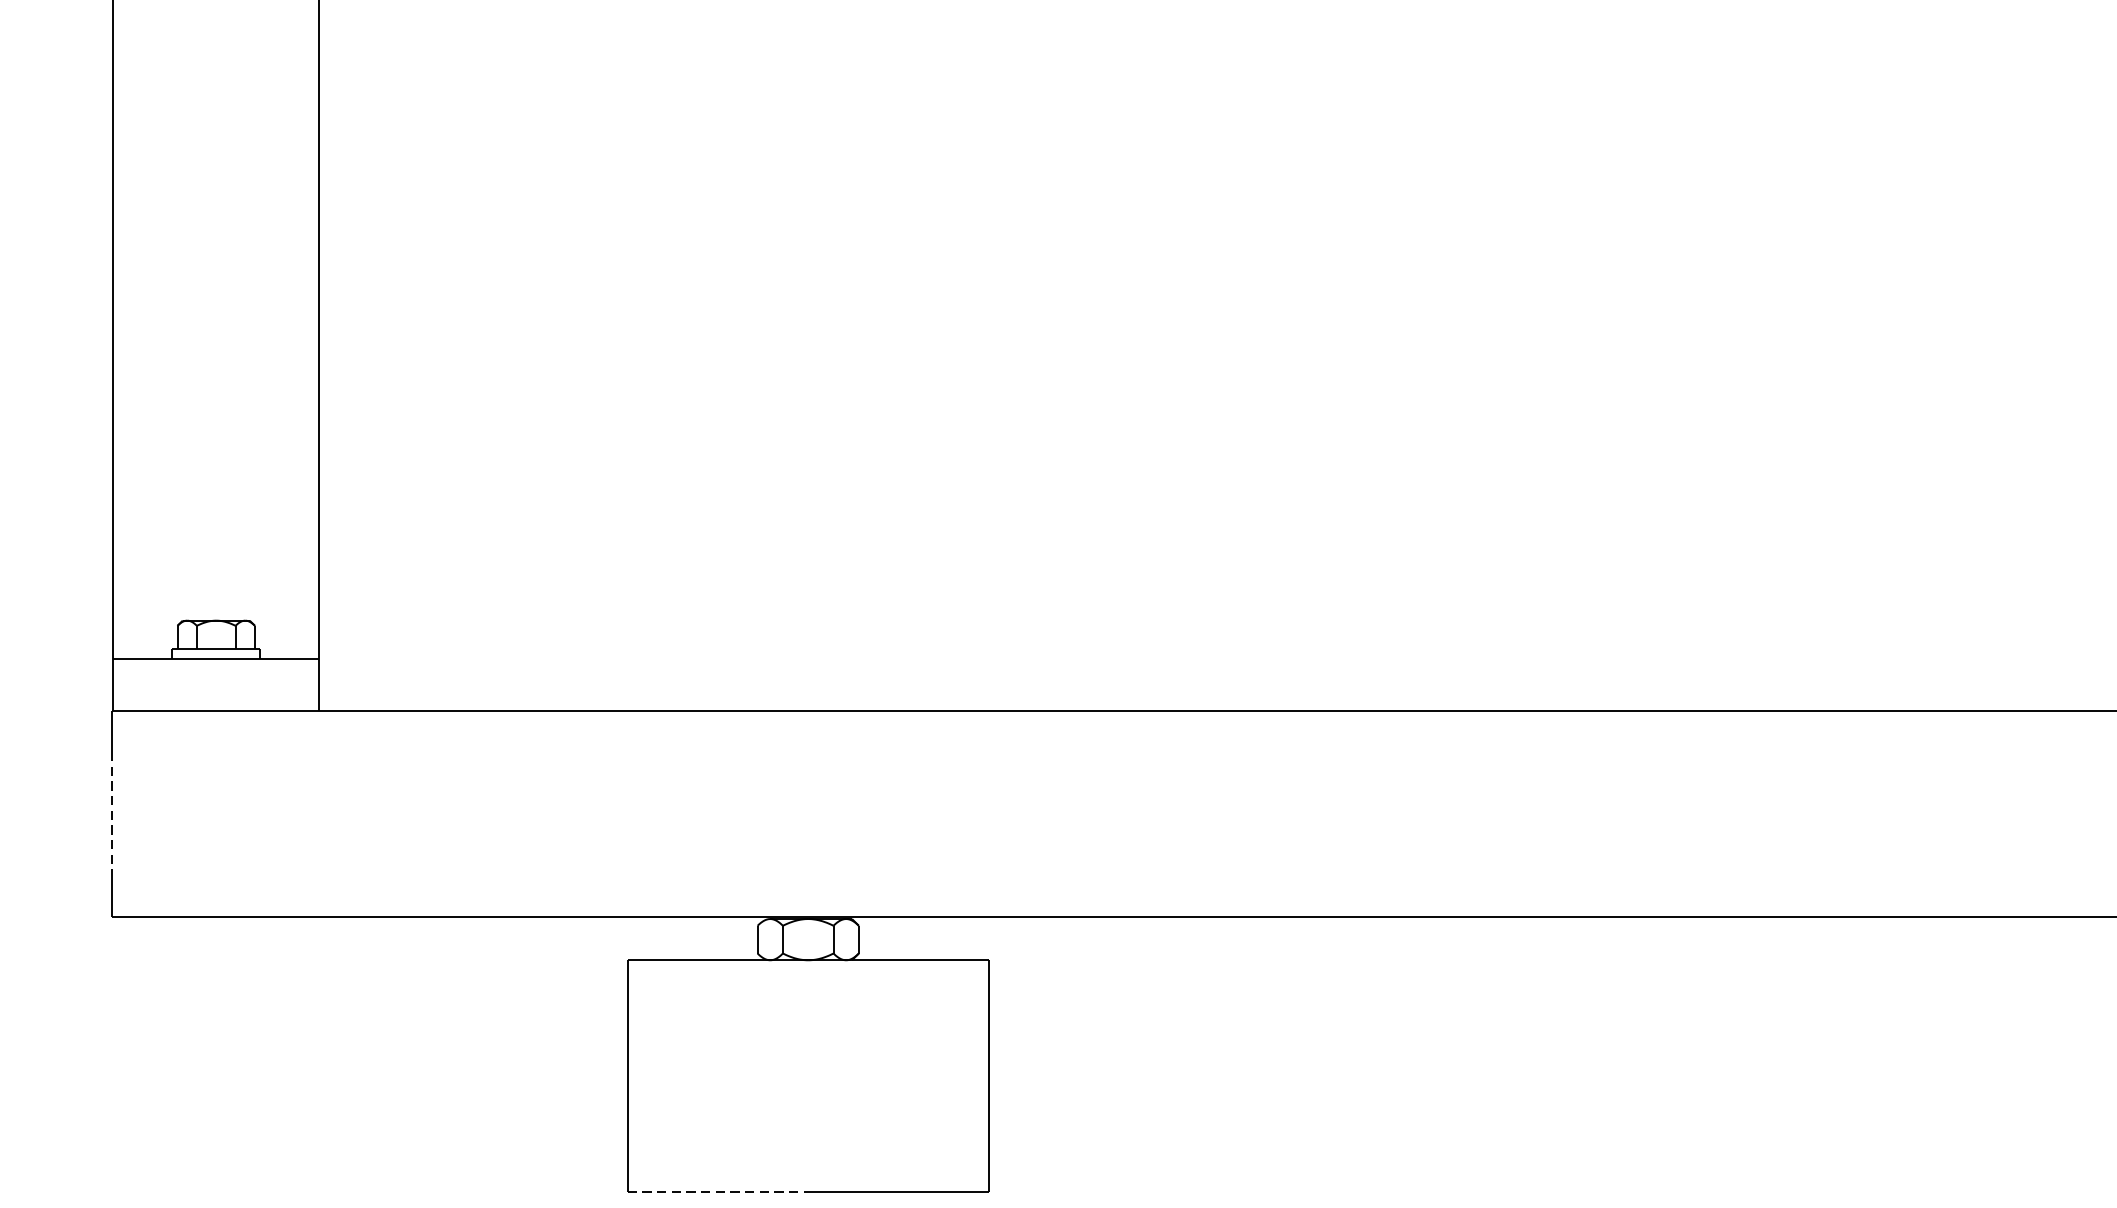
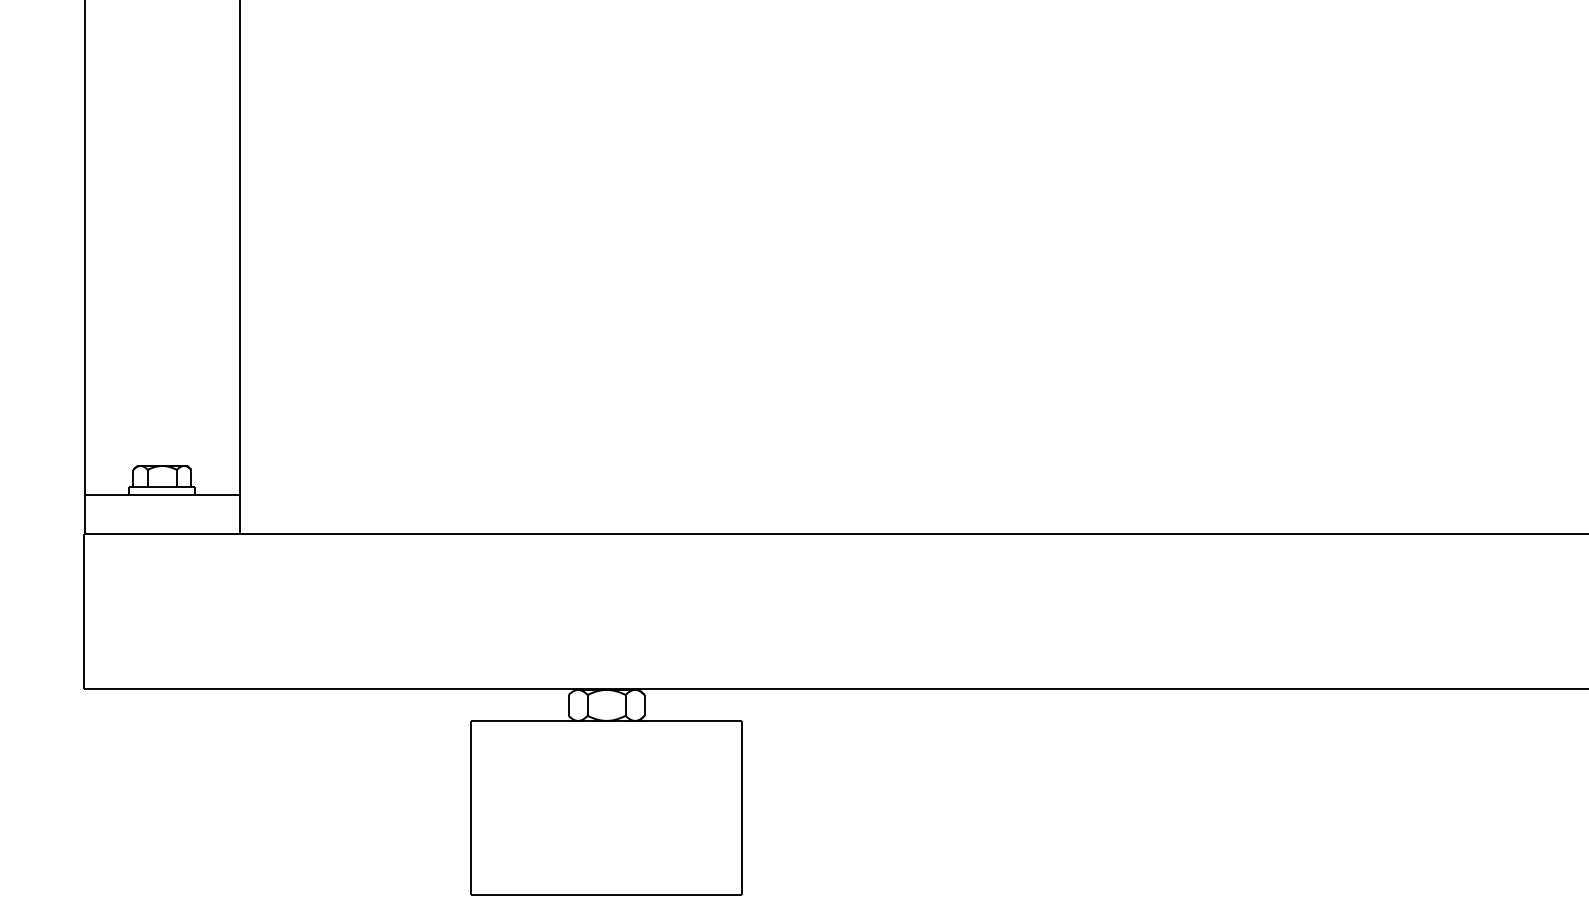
line: (112, 814) -> (84, 611), dashed -> solid
line: (717, 1192) -> (538, 895), dashed -> solid

